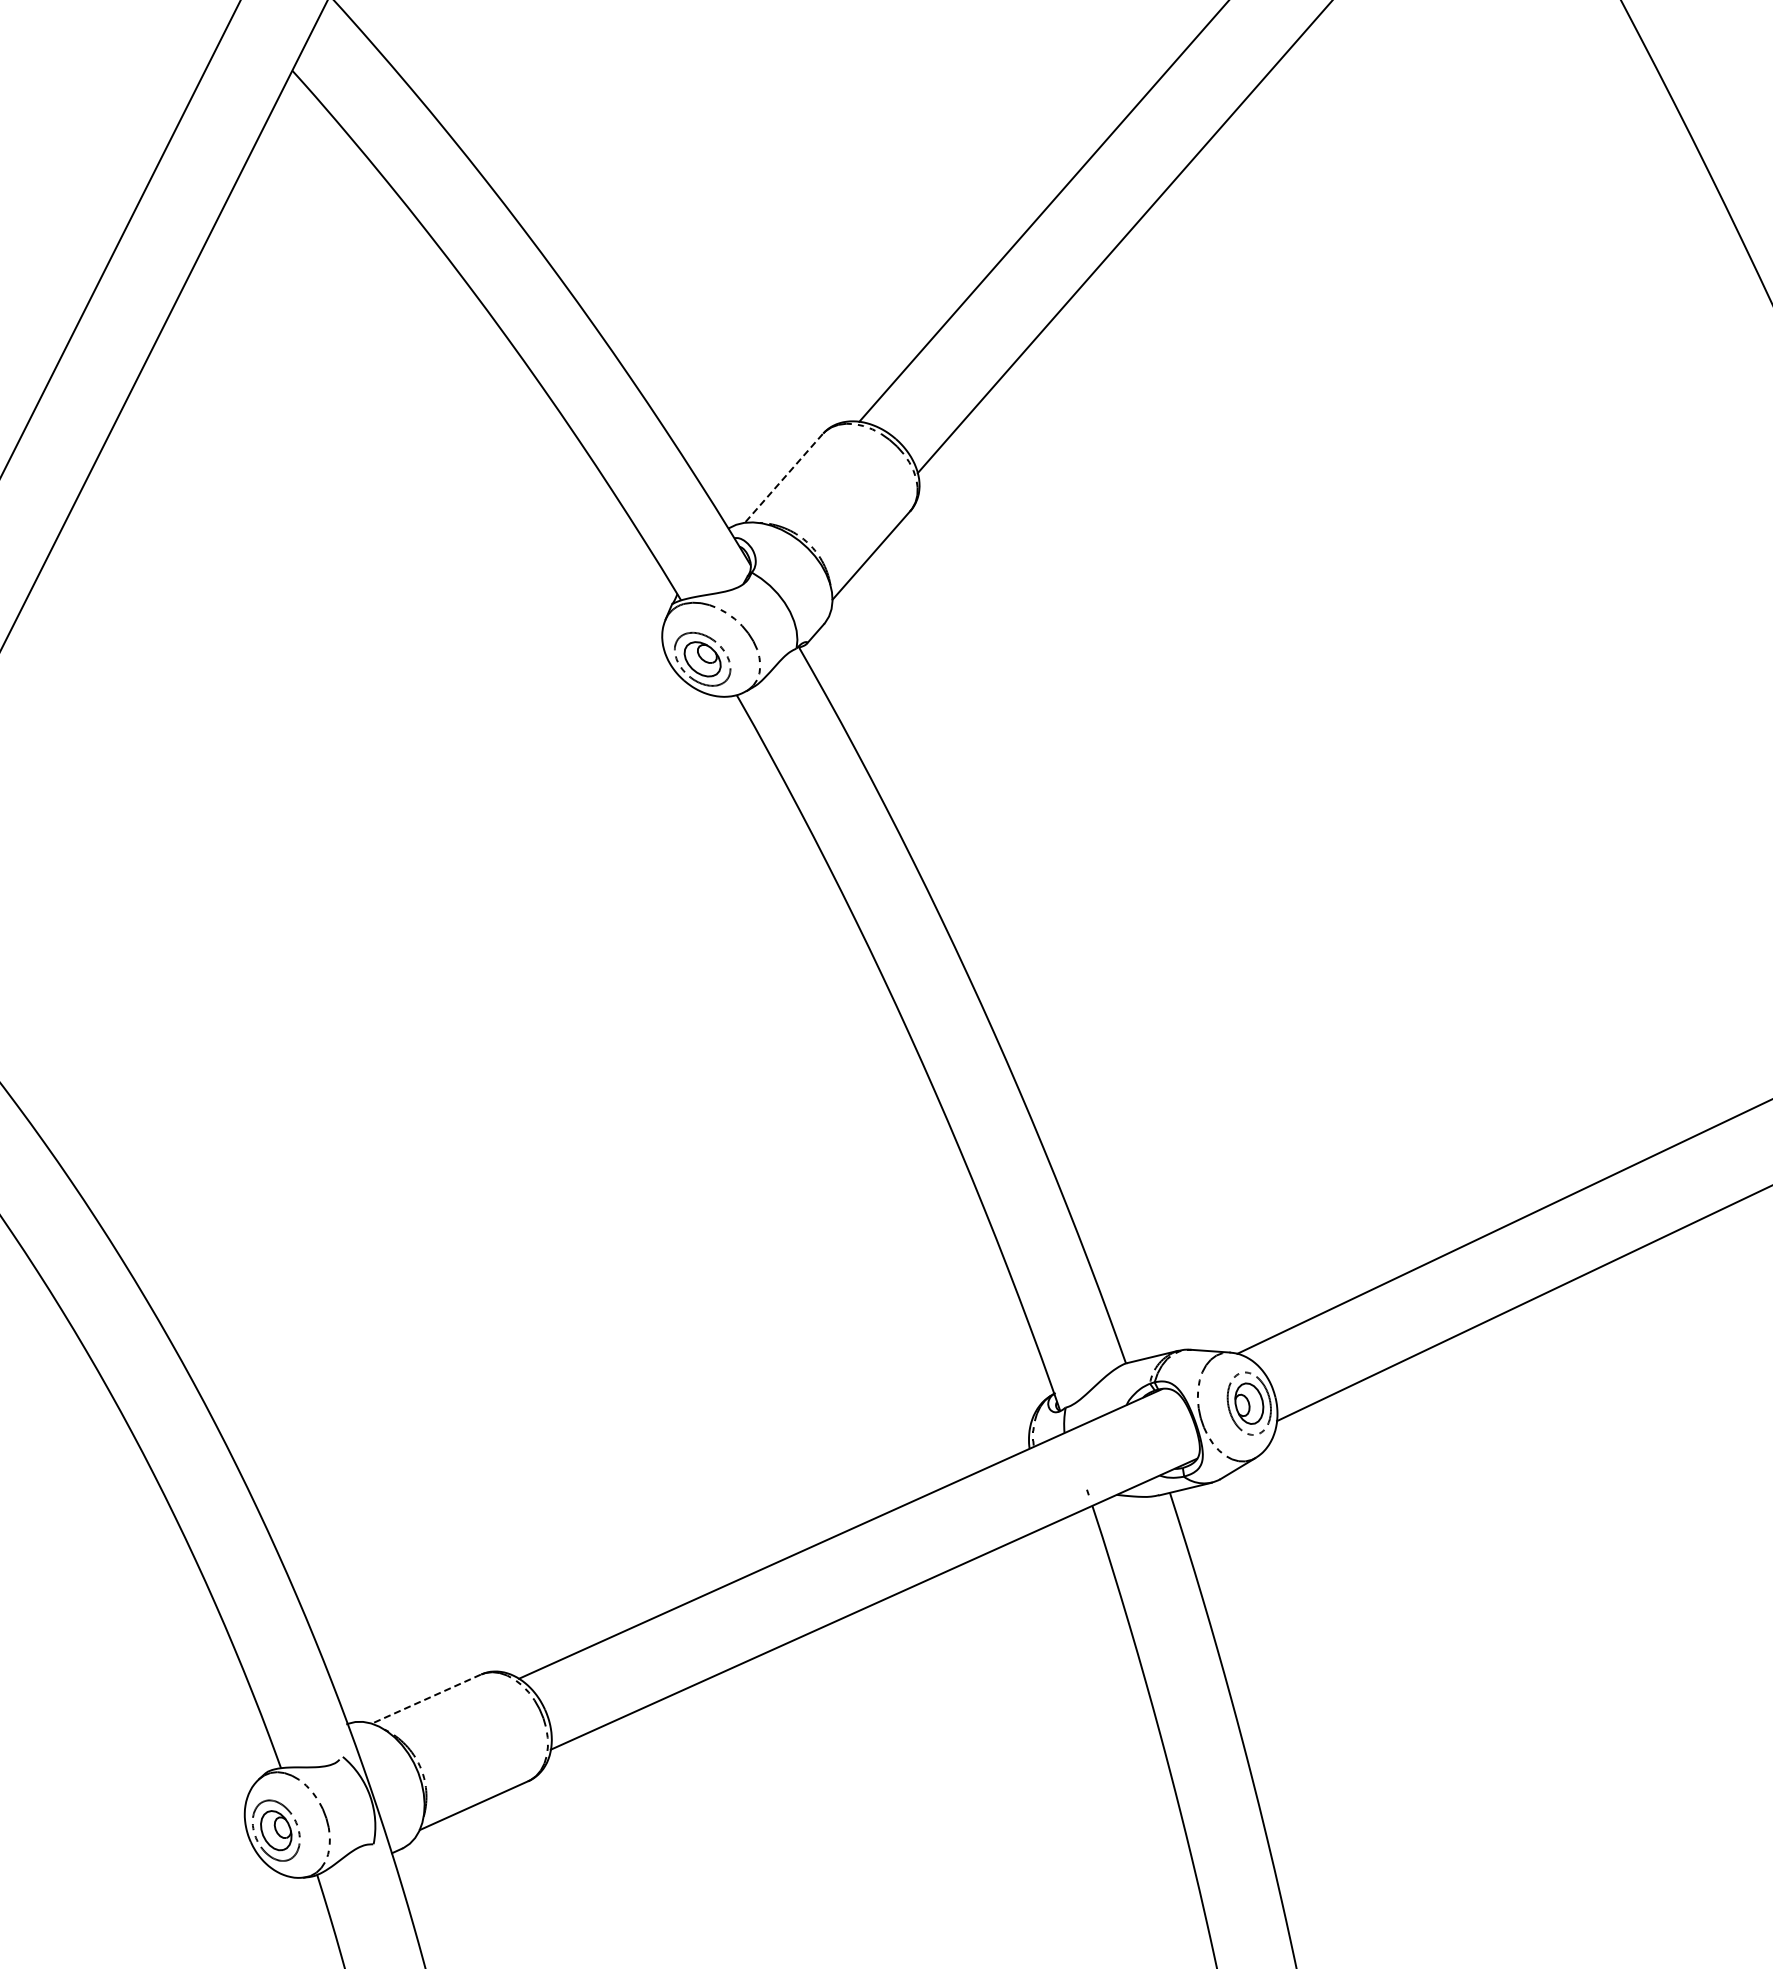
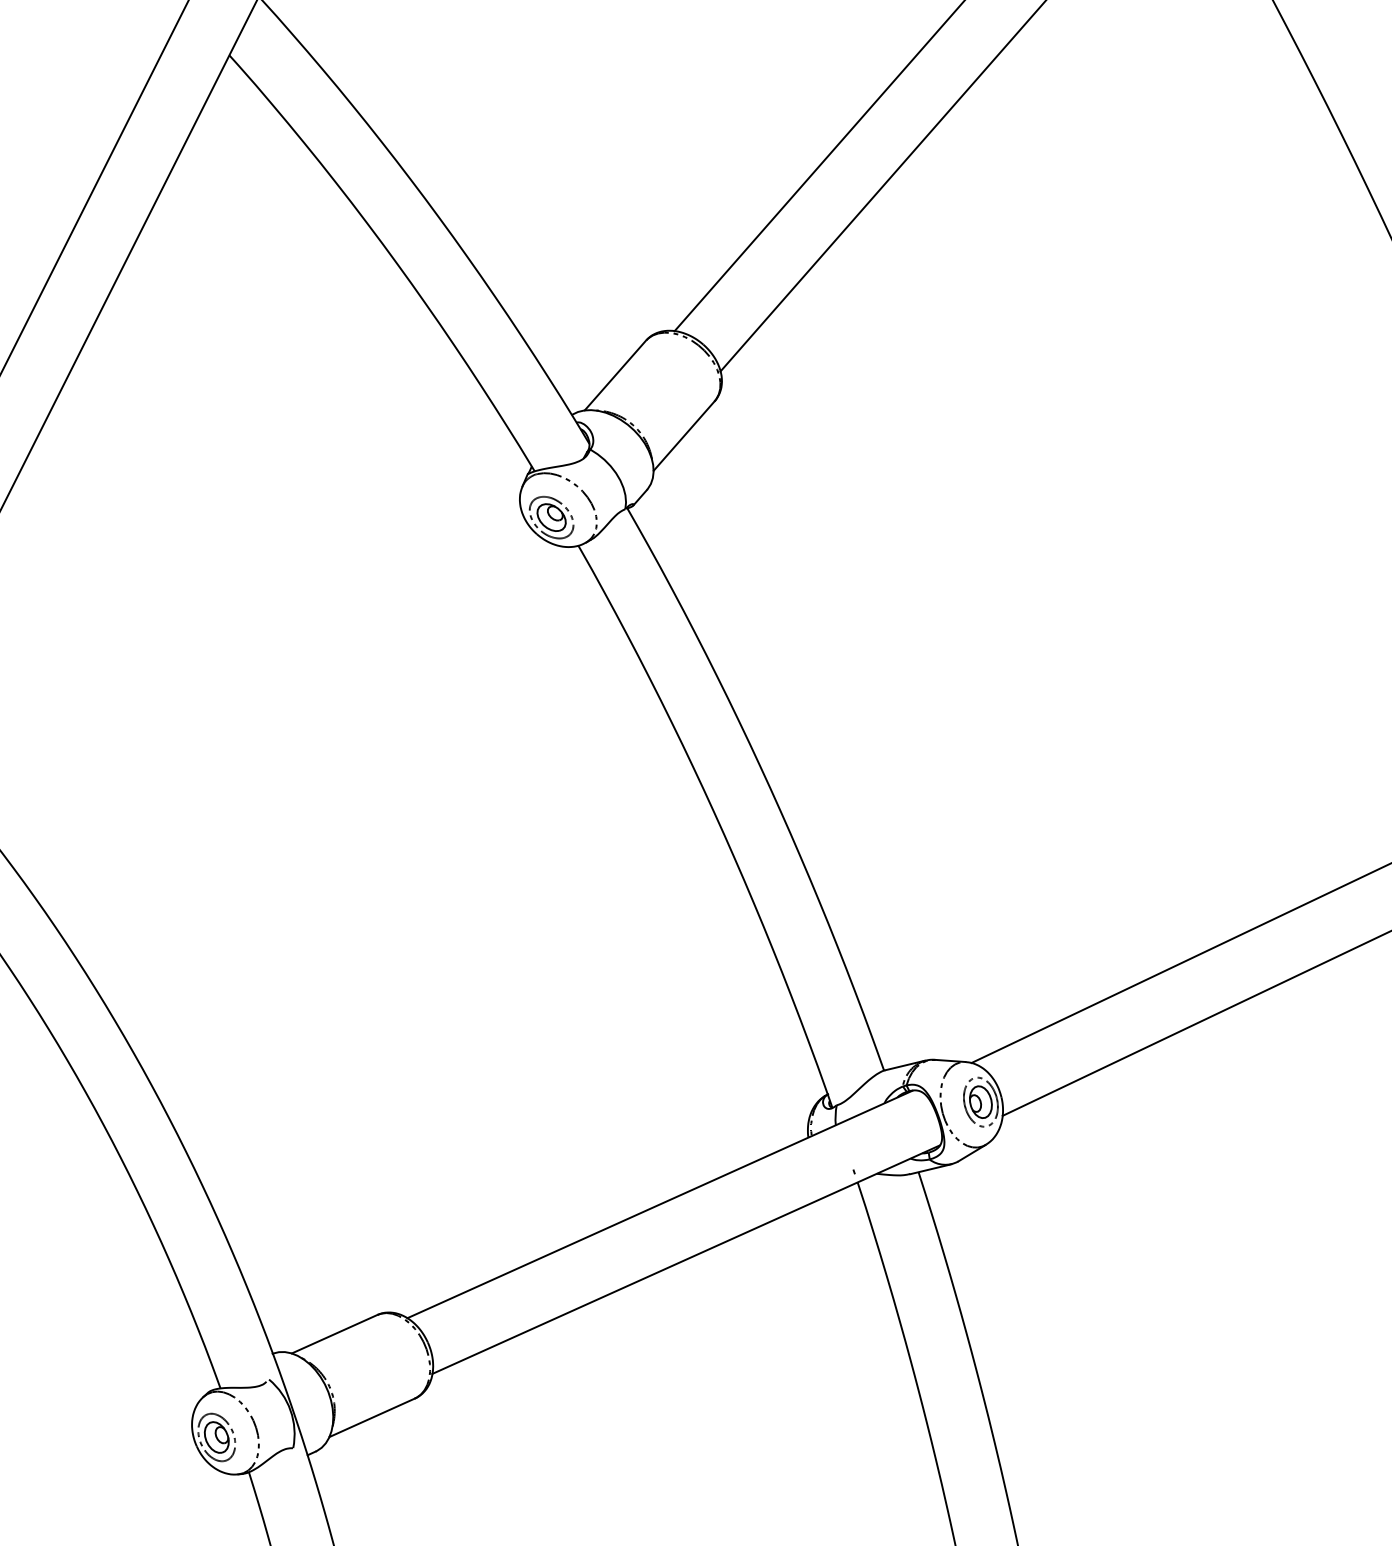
line: (783, 478) -> (615, 375), dashed -> solid
line: (426, 1699) -> (334, 1334), dashed -> solid

